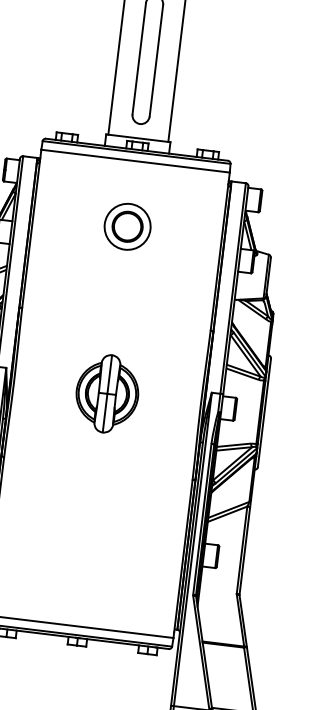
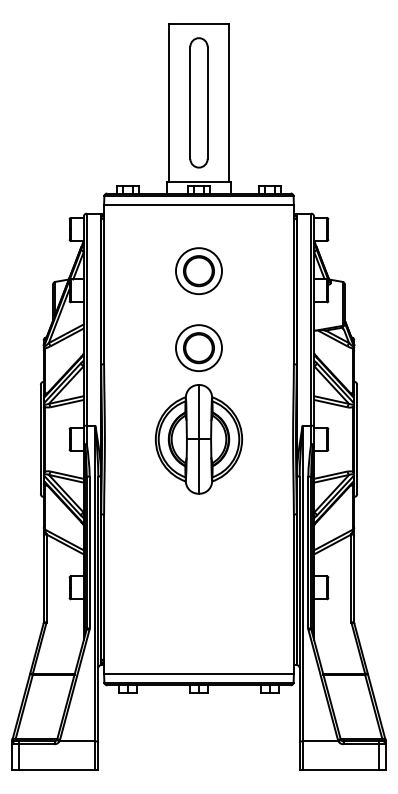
part: (117, 302) -> (198, 347), added
part: (106, 393) -> (198, 439), size x1.4

